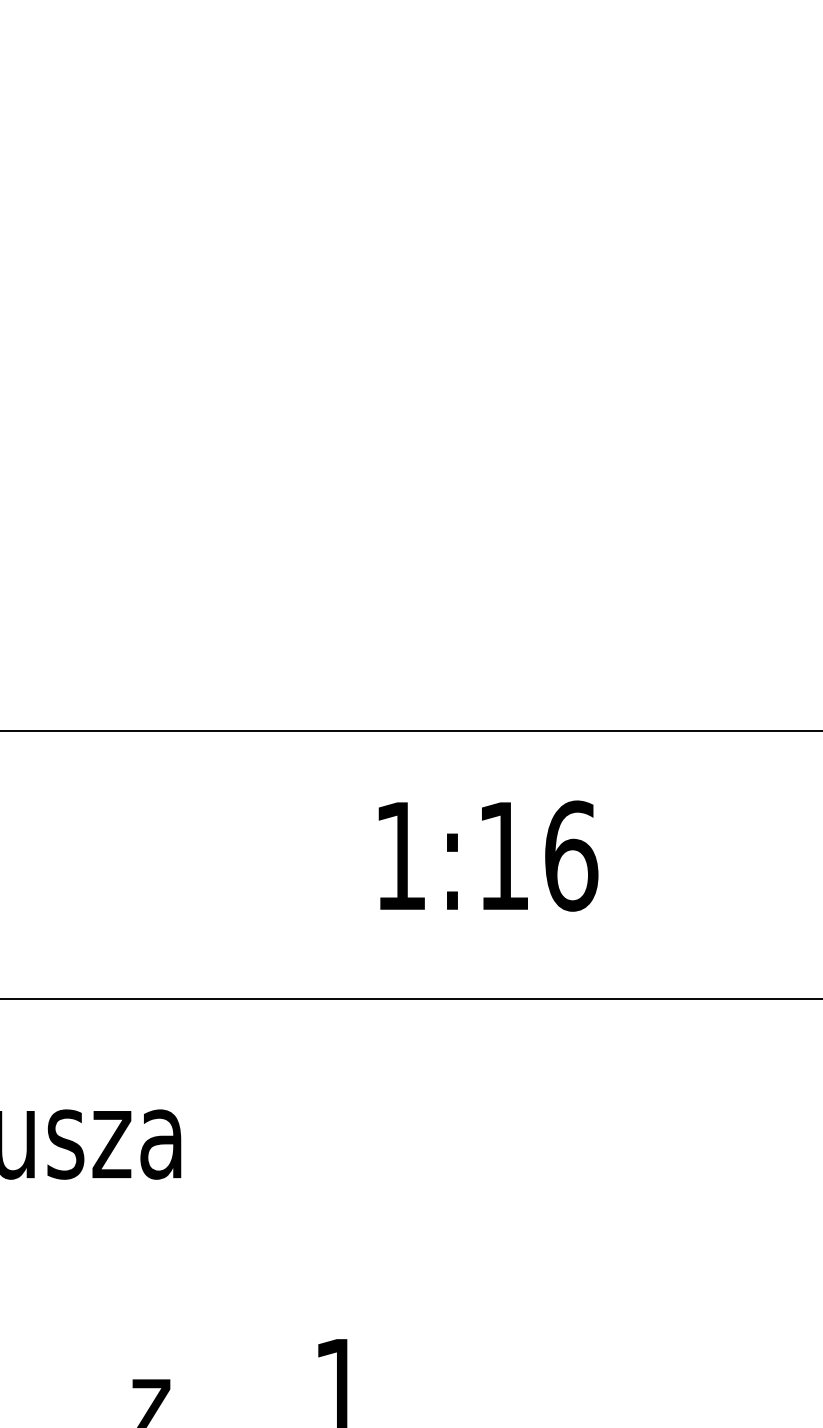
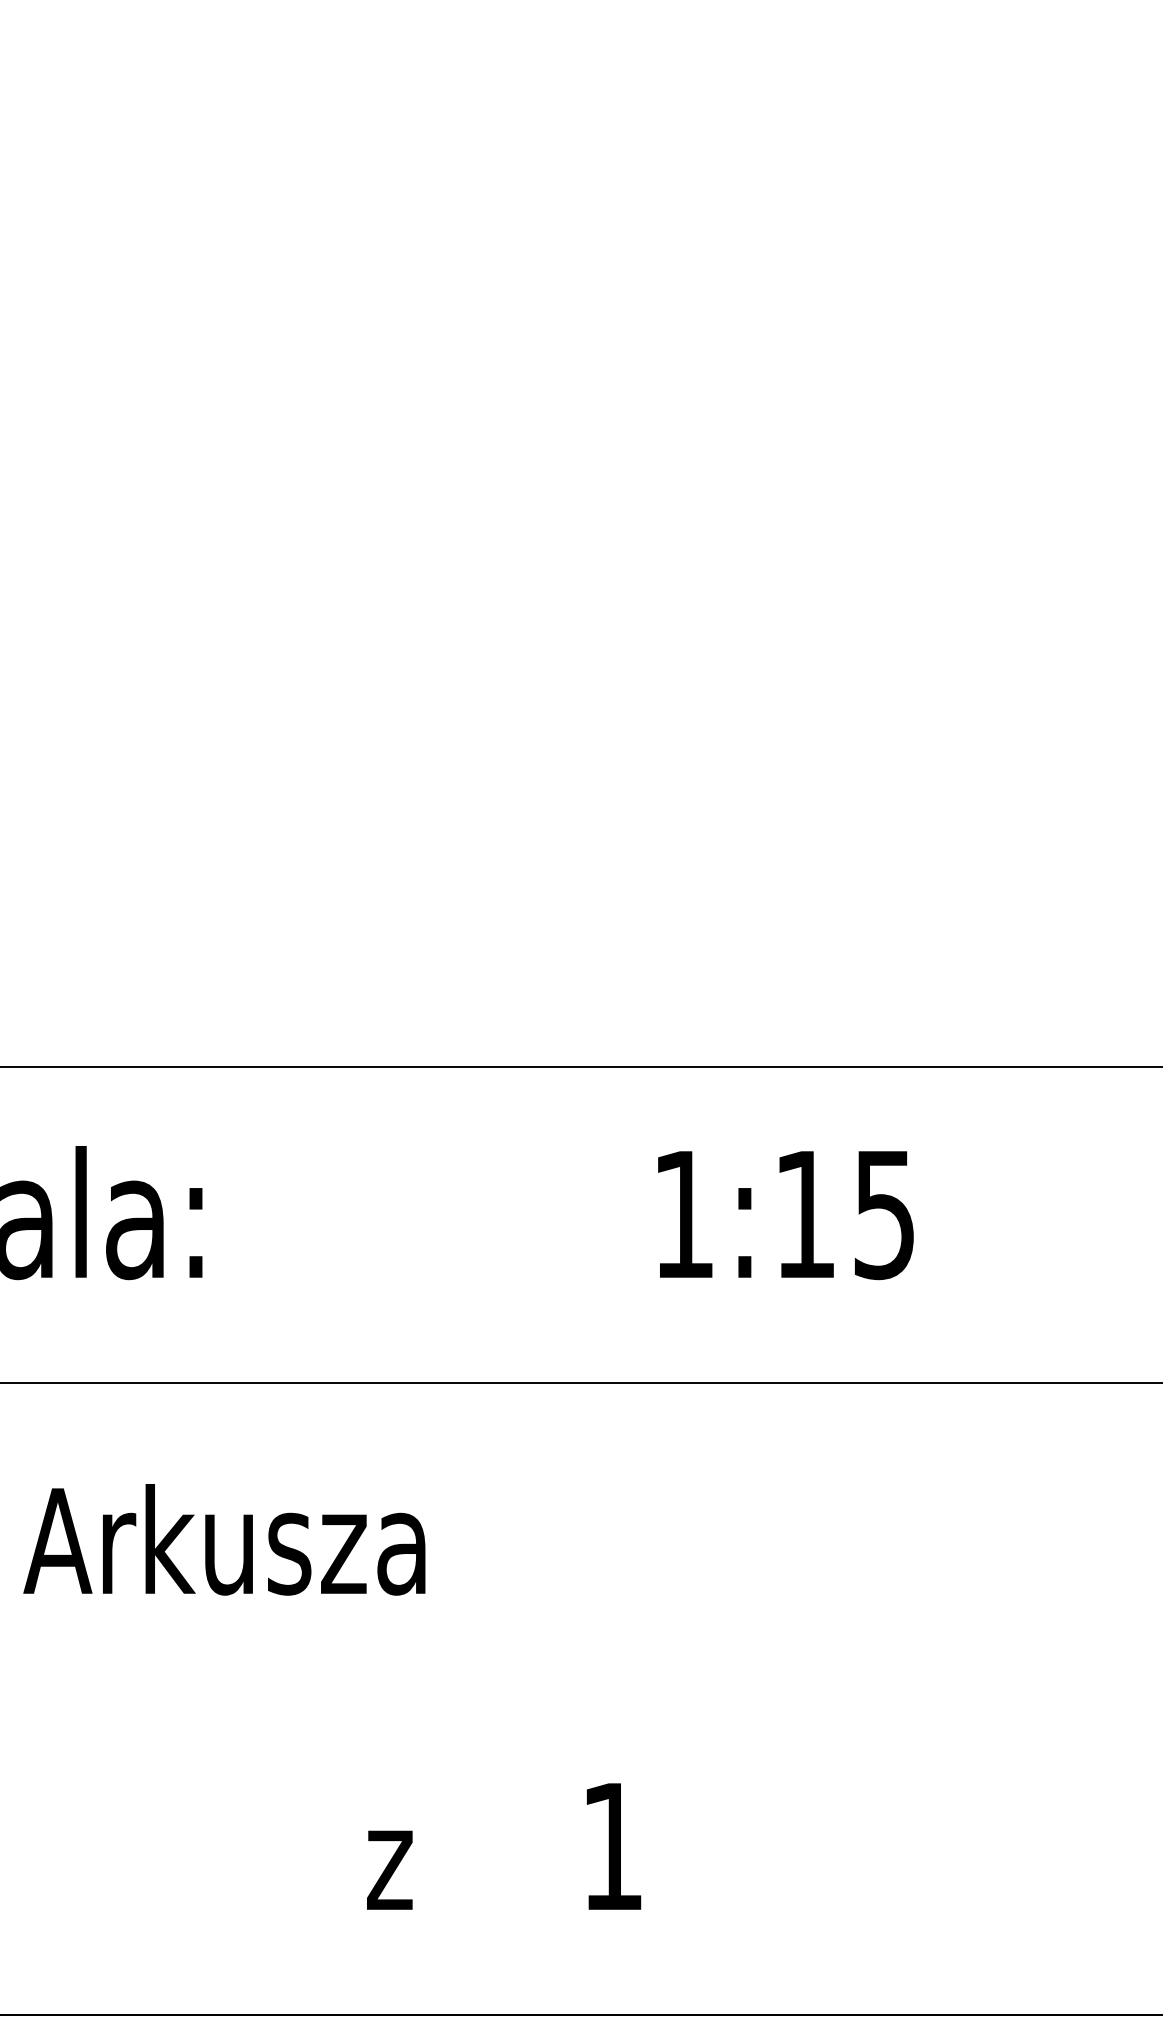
text: (571, 856) -> (885, 1214), 1:16 -> 1:15

